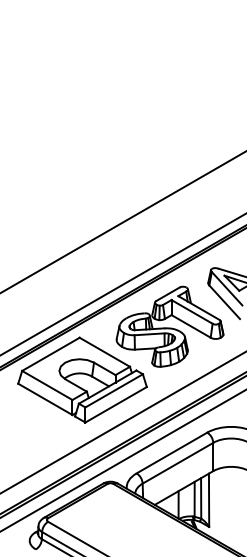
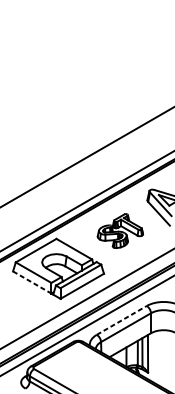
part: (169, 326) -> (120, 230), size x0.6
line: (45, 399) -> (32, 282), solid -> dashed
line: (171, 453) -> (121, 320), solid -> dashed

